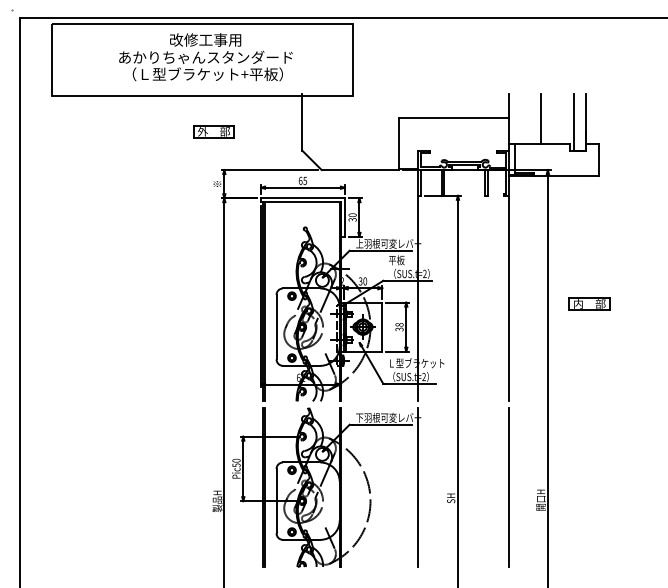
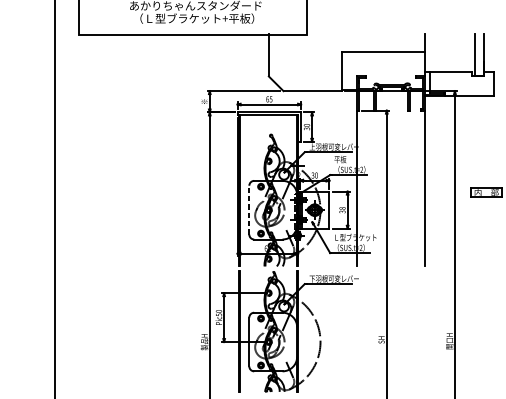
line: (540, 119) -> (449, 52), removed
part: (213, 131) -> (201, 61), removed
line: (276, 326) -> (249, 209), solid -> dashed
line: (418, 486) -> (356, 330), removed
line: (508, 486) -> (425, 330), removed

